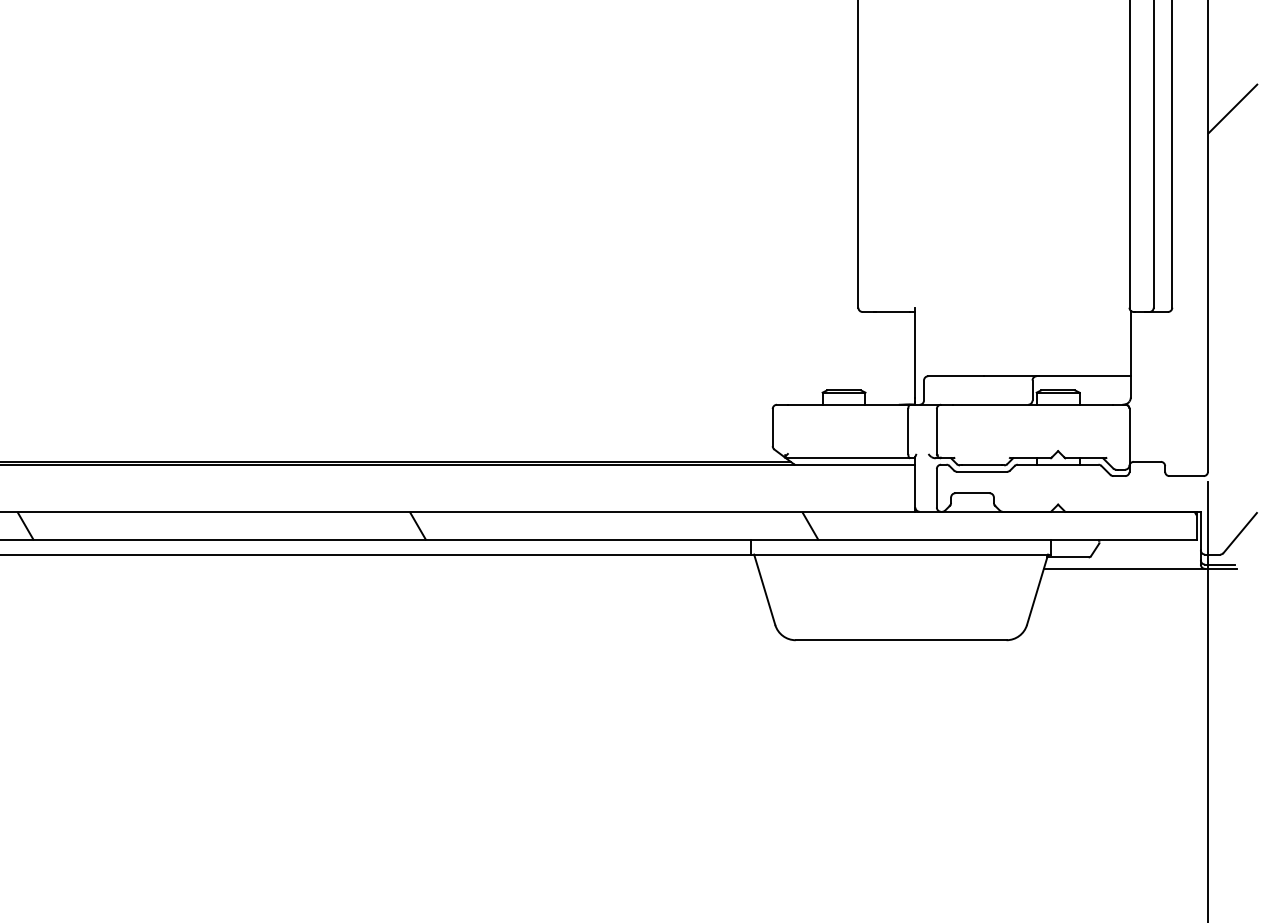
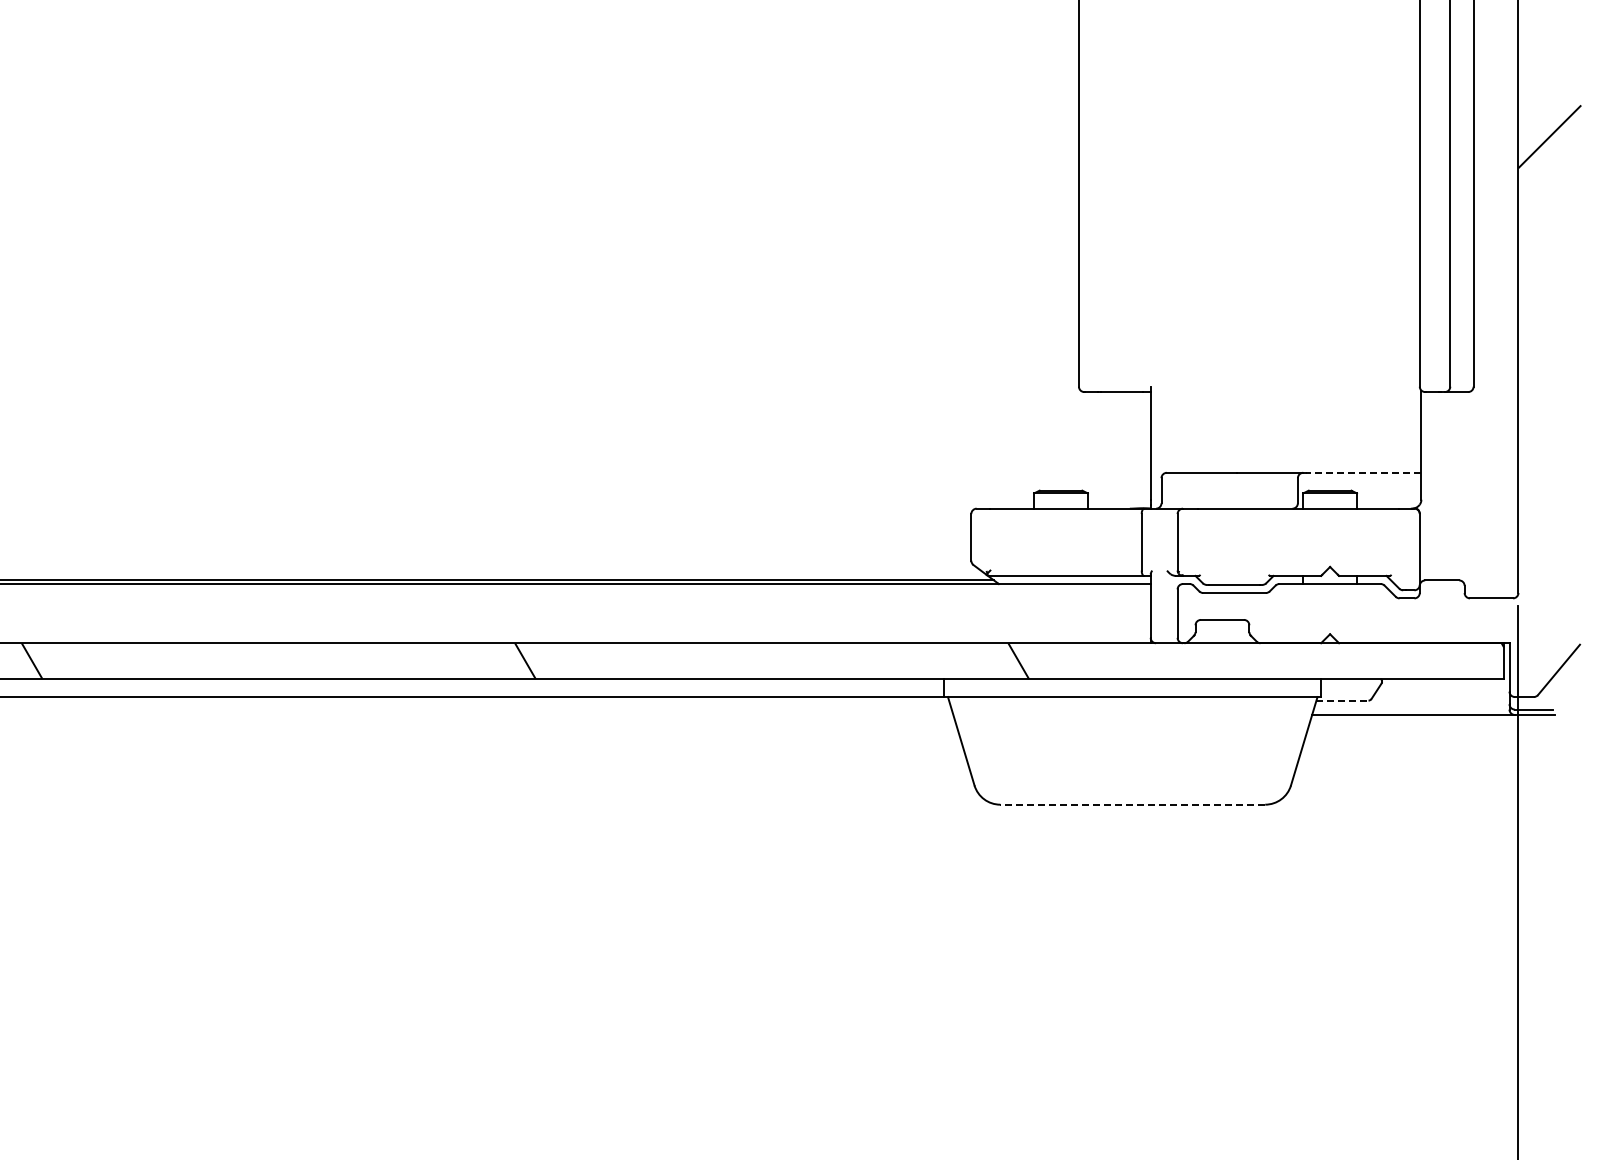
line: (1084, 375) -> (1363, 472), solid -> dashed
line: (1068, 557) -> (1342, 700), solid -> dashed
line: (900, 640) -> (1132, 804), solid -> dashed

